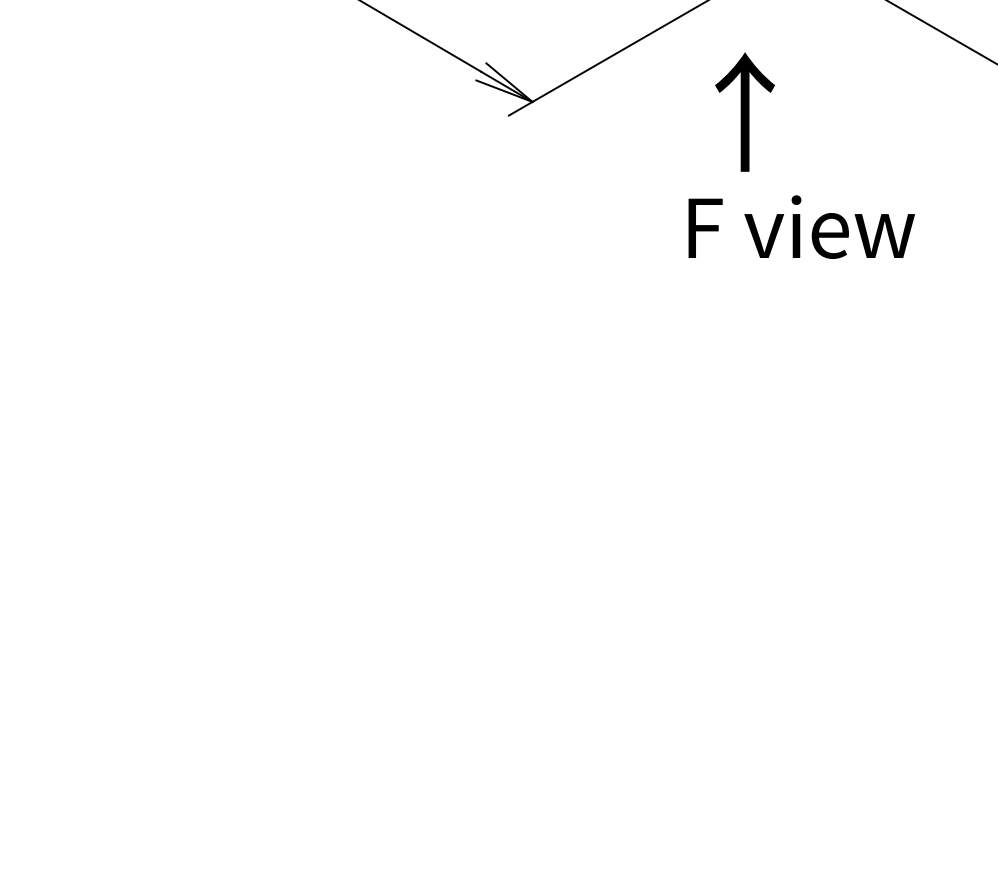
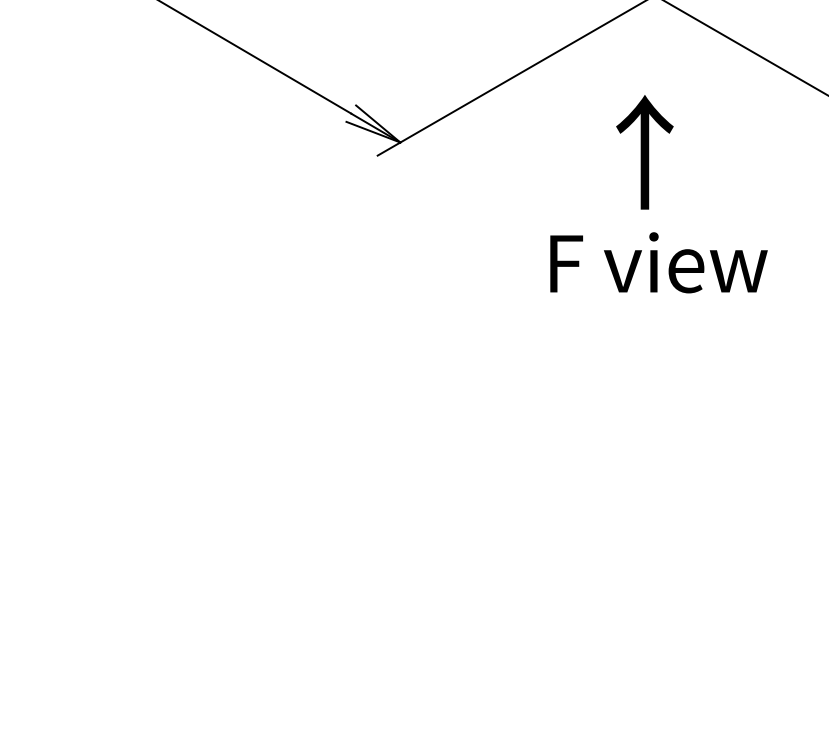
text: (744, 111) -> (644, 151), moved

